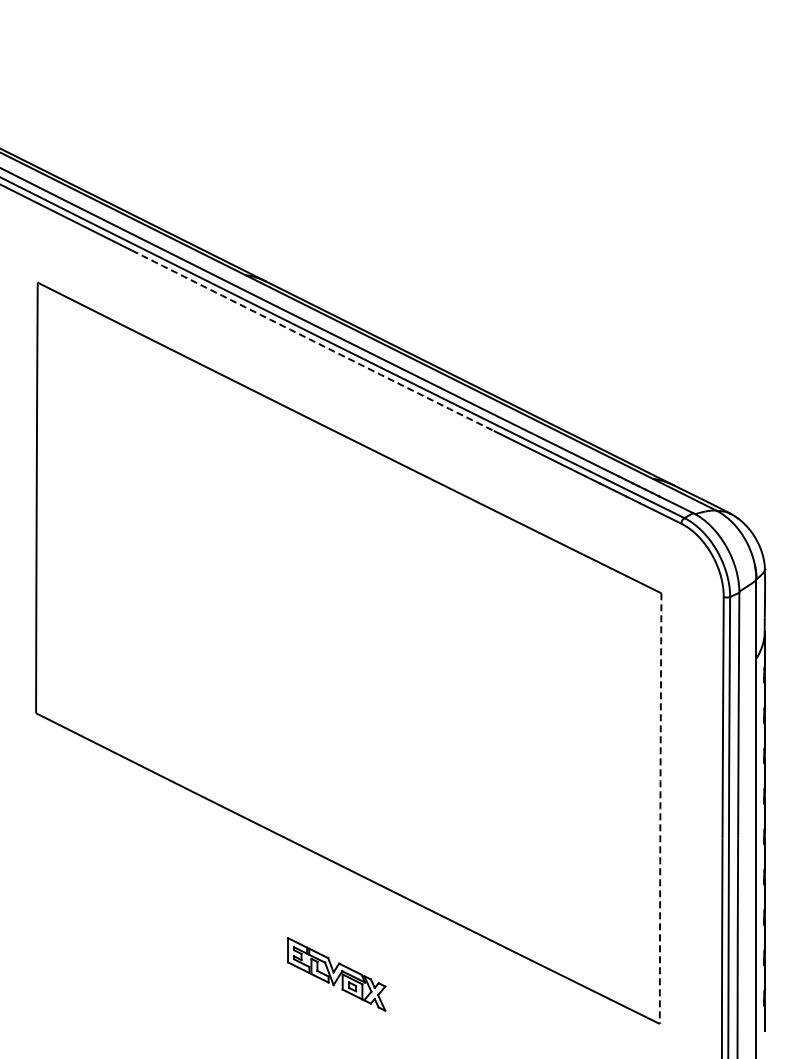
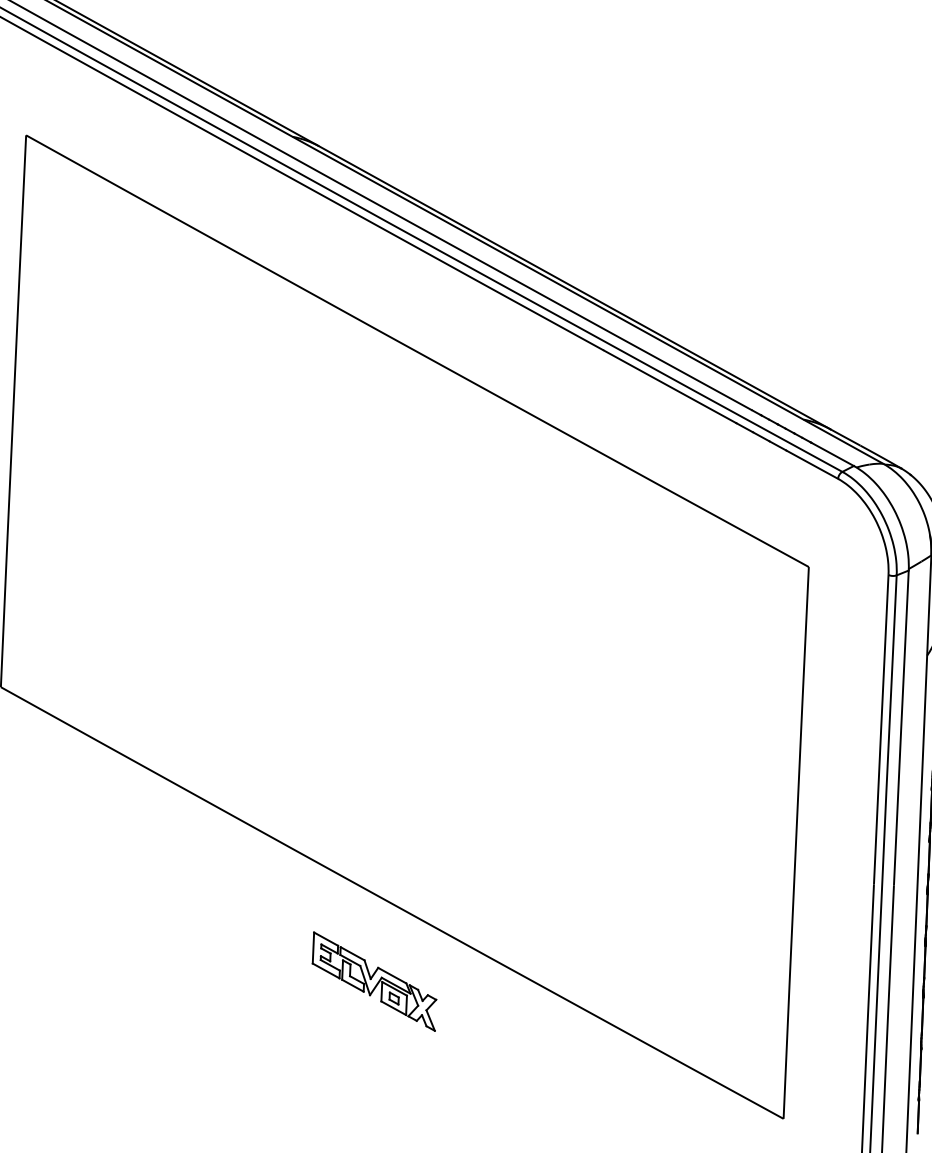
arc: (313, 341) -> (376, 225), dashed -> solid
arc: (660, 808) -> (796, 842), dashed -> solid
part: (336, 974) -> (374, 981), moved

